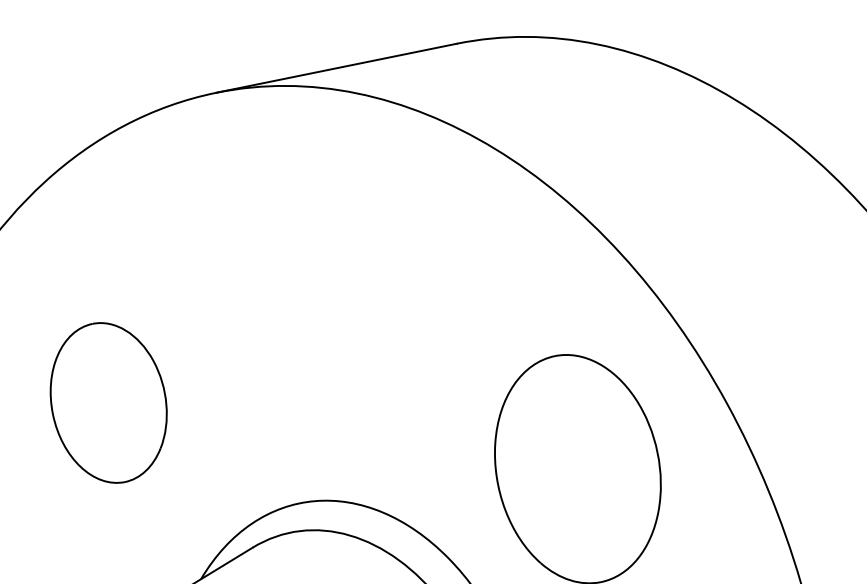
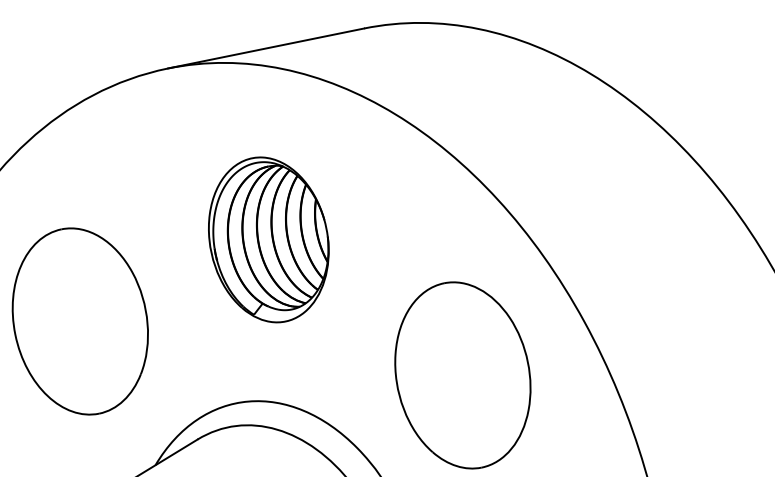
part: (339, 302) -> (268, 239), added
part: (107, 402) -> (79, 321), size x1.43

